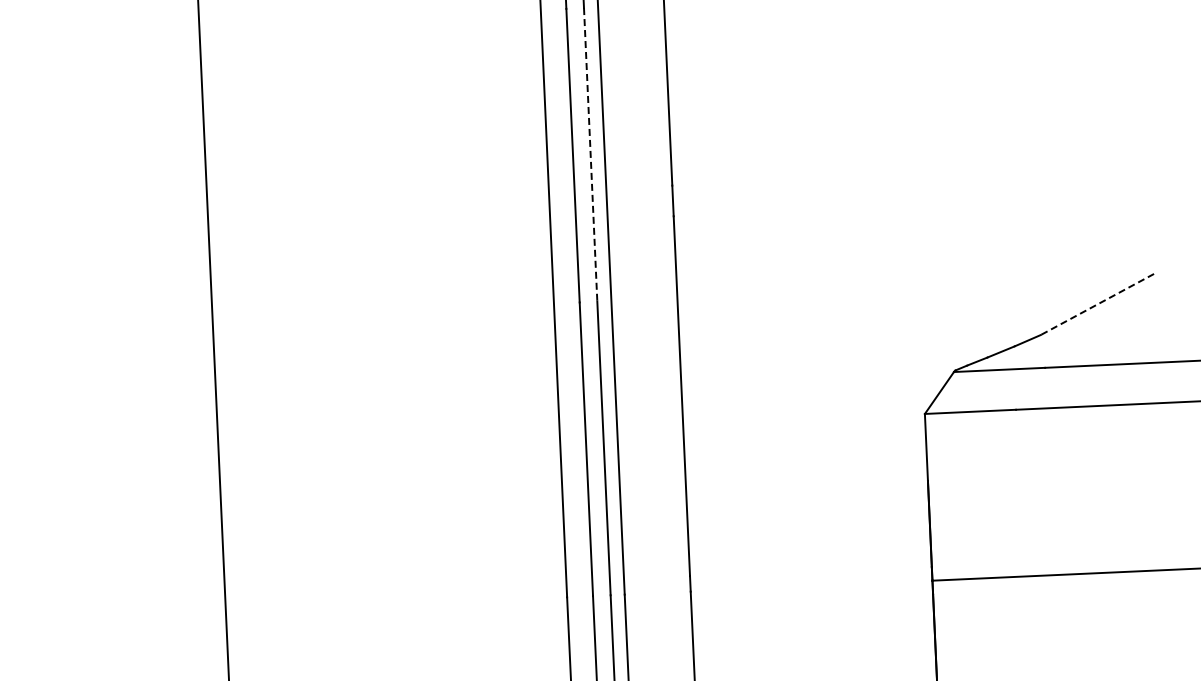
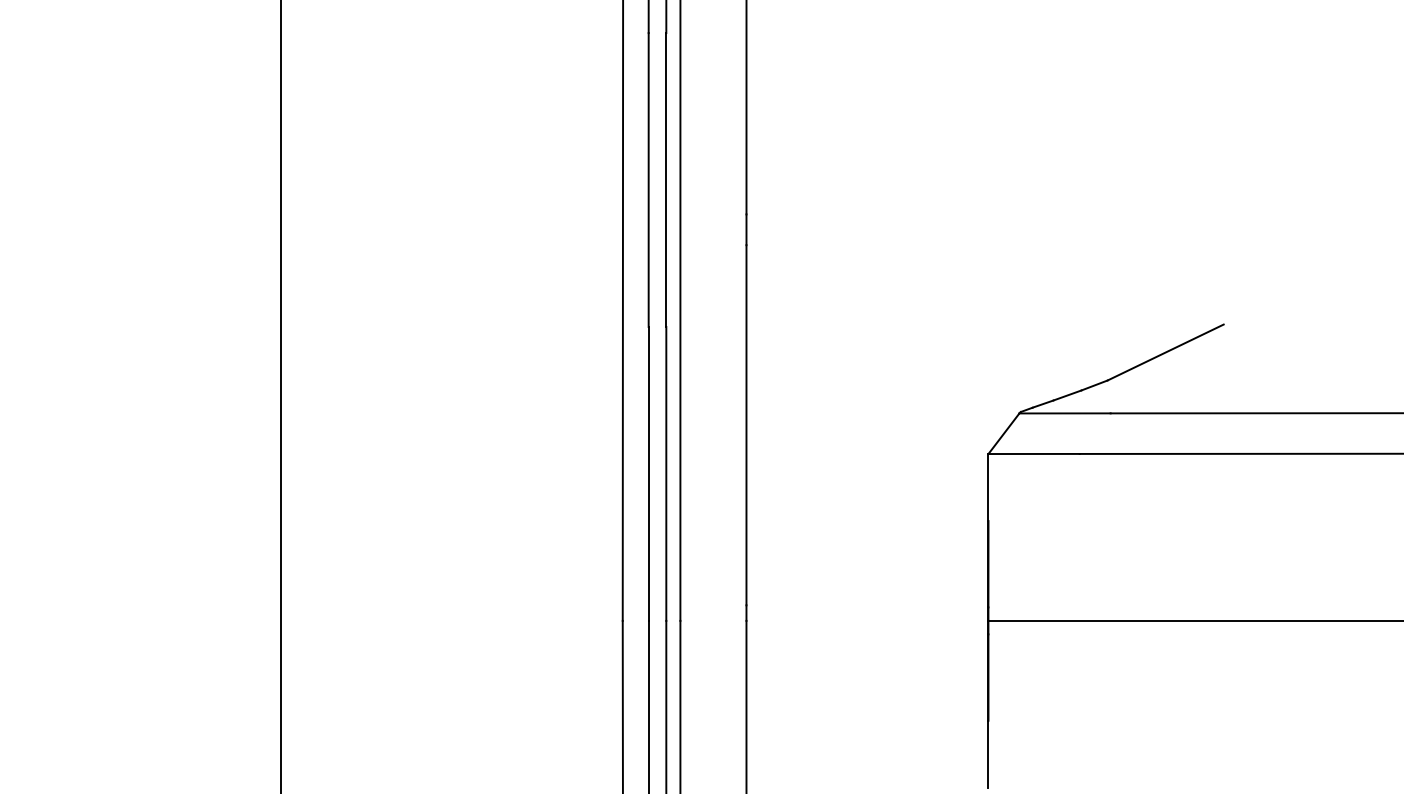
line: (590, 155) -> (666, 180), dashed -> solid
line: (1097, 304) -> (1165, 352), dashed -> solid

